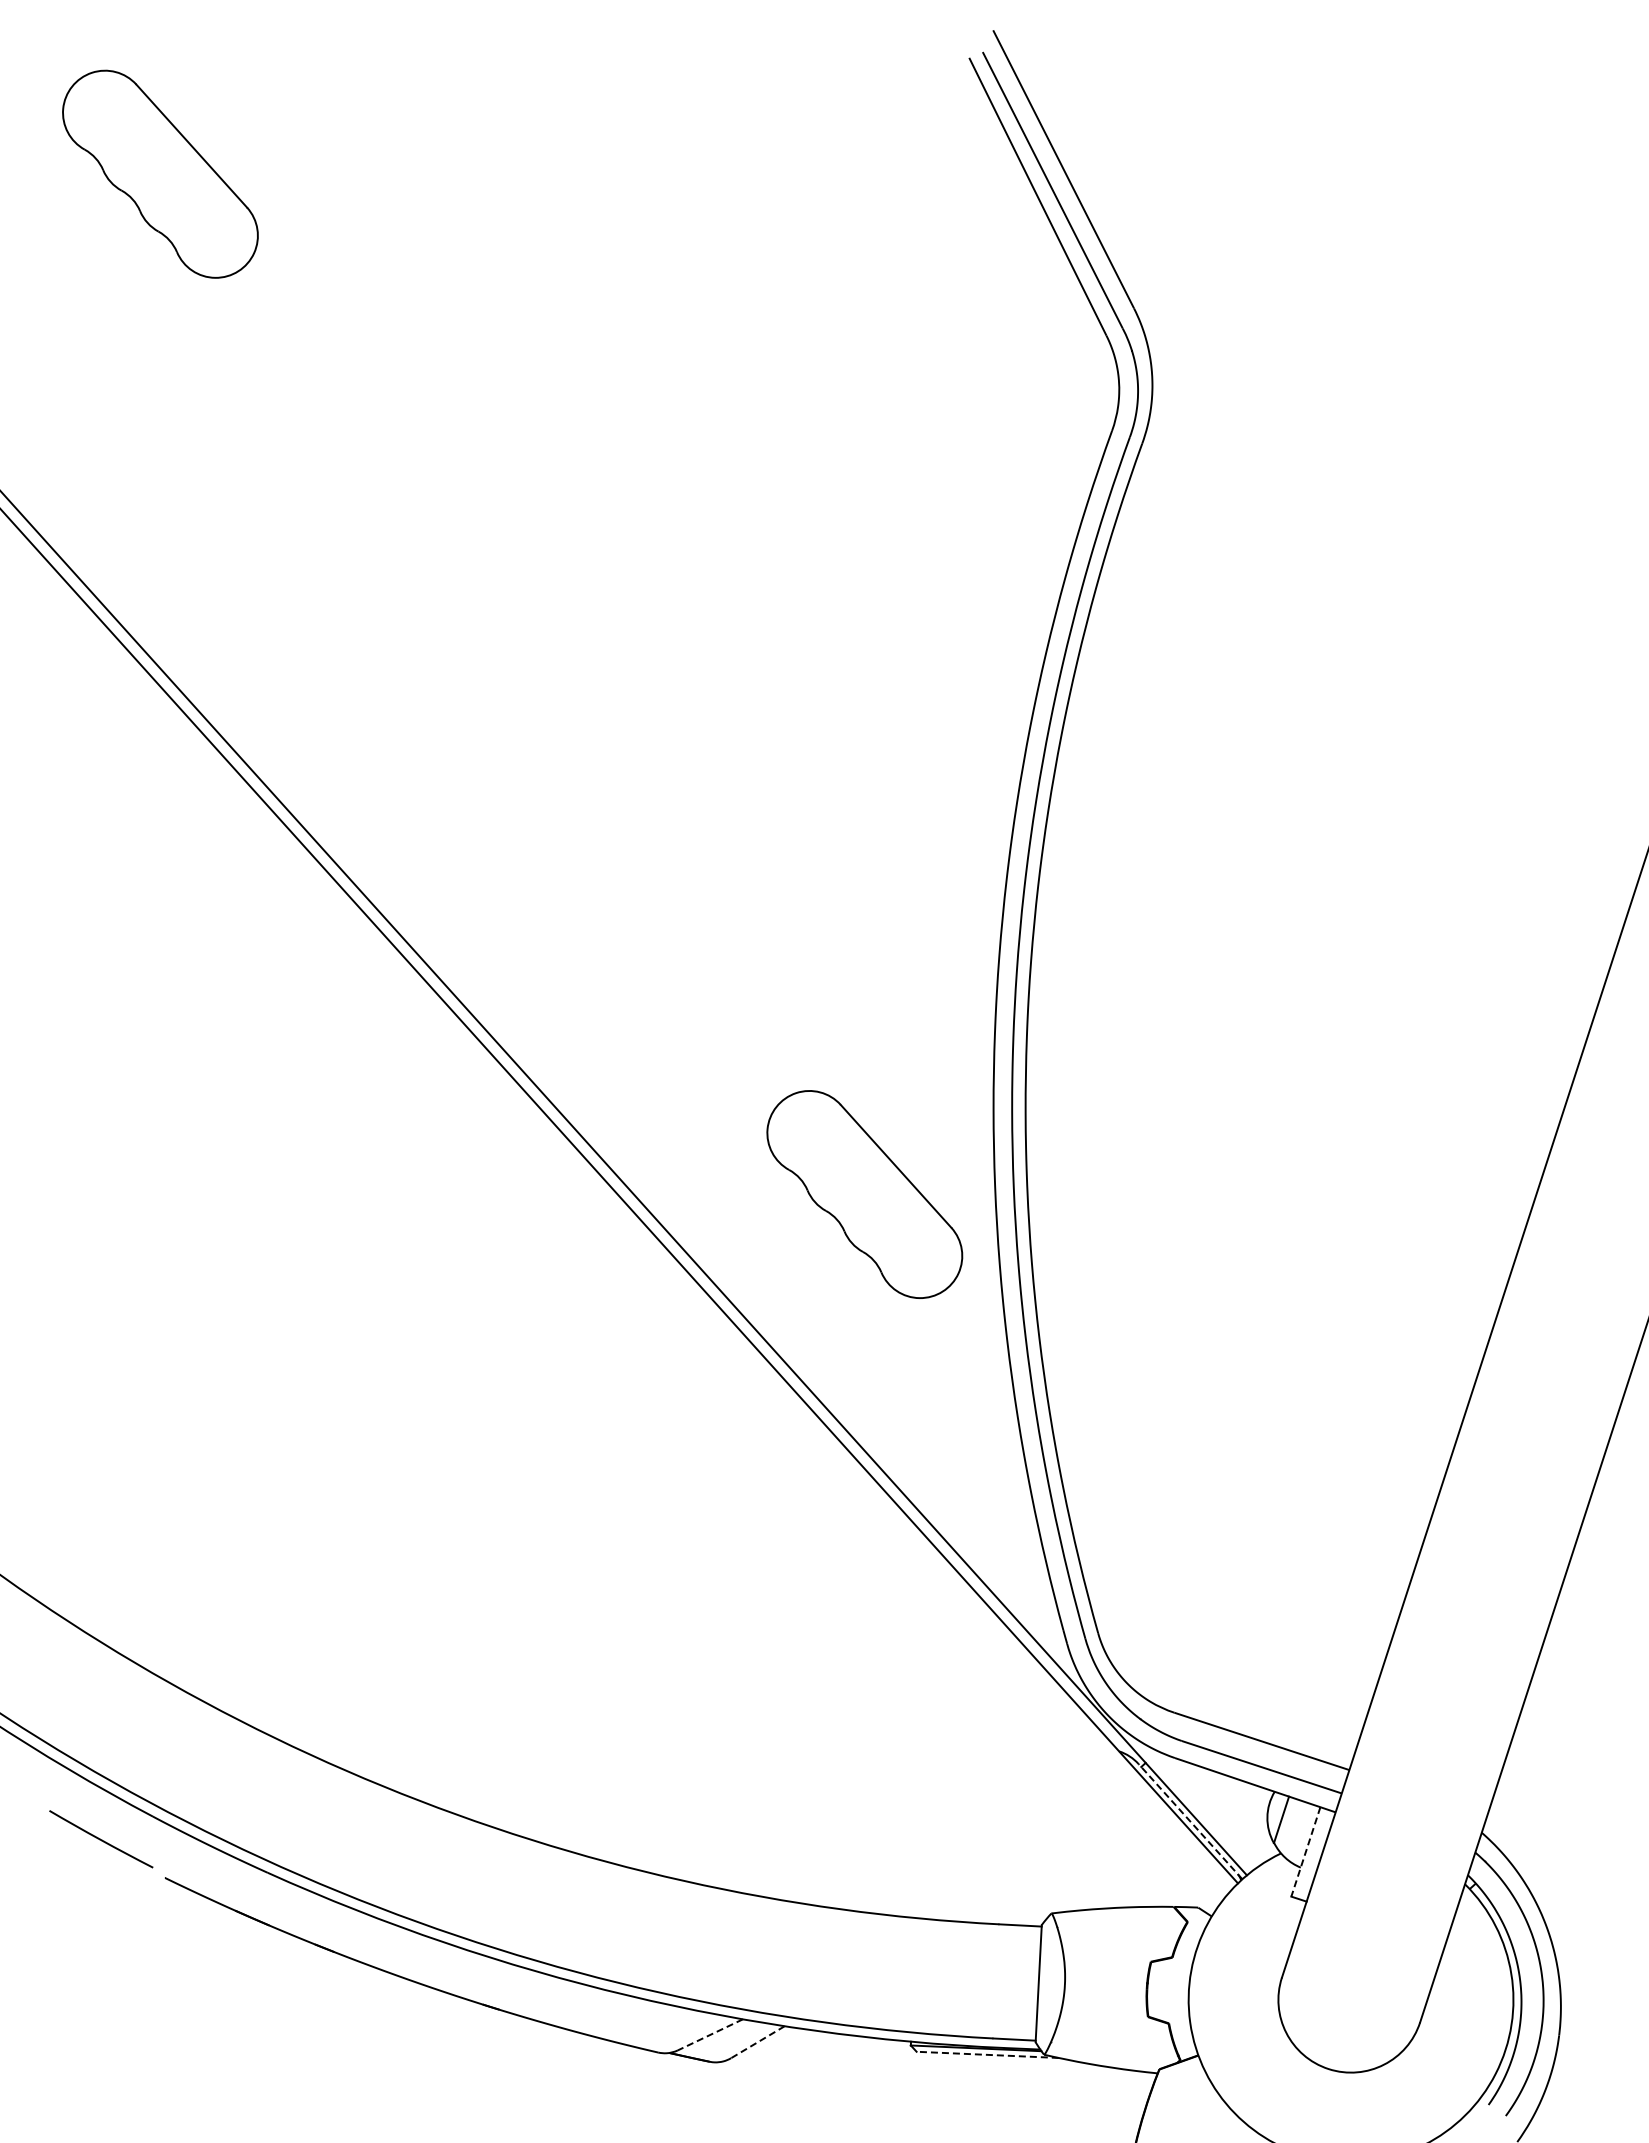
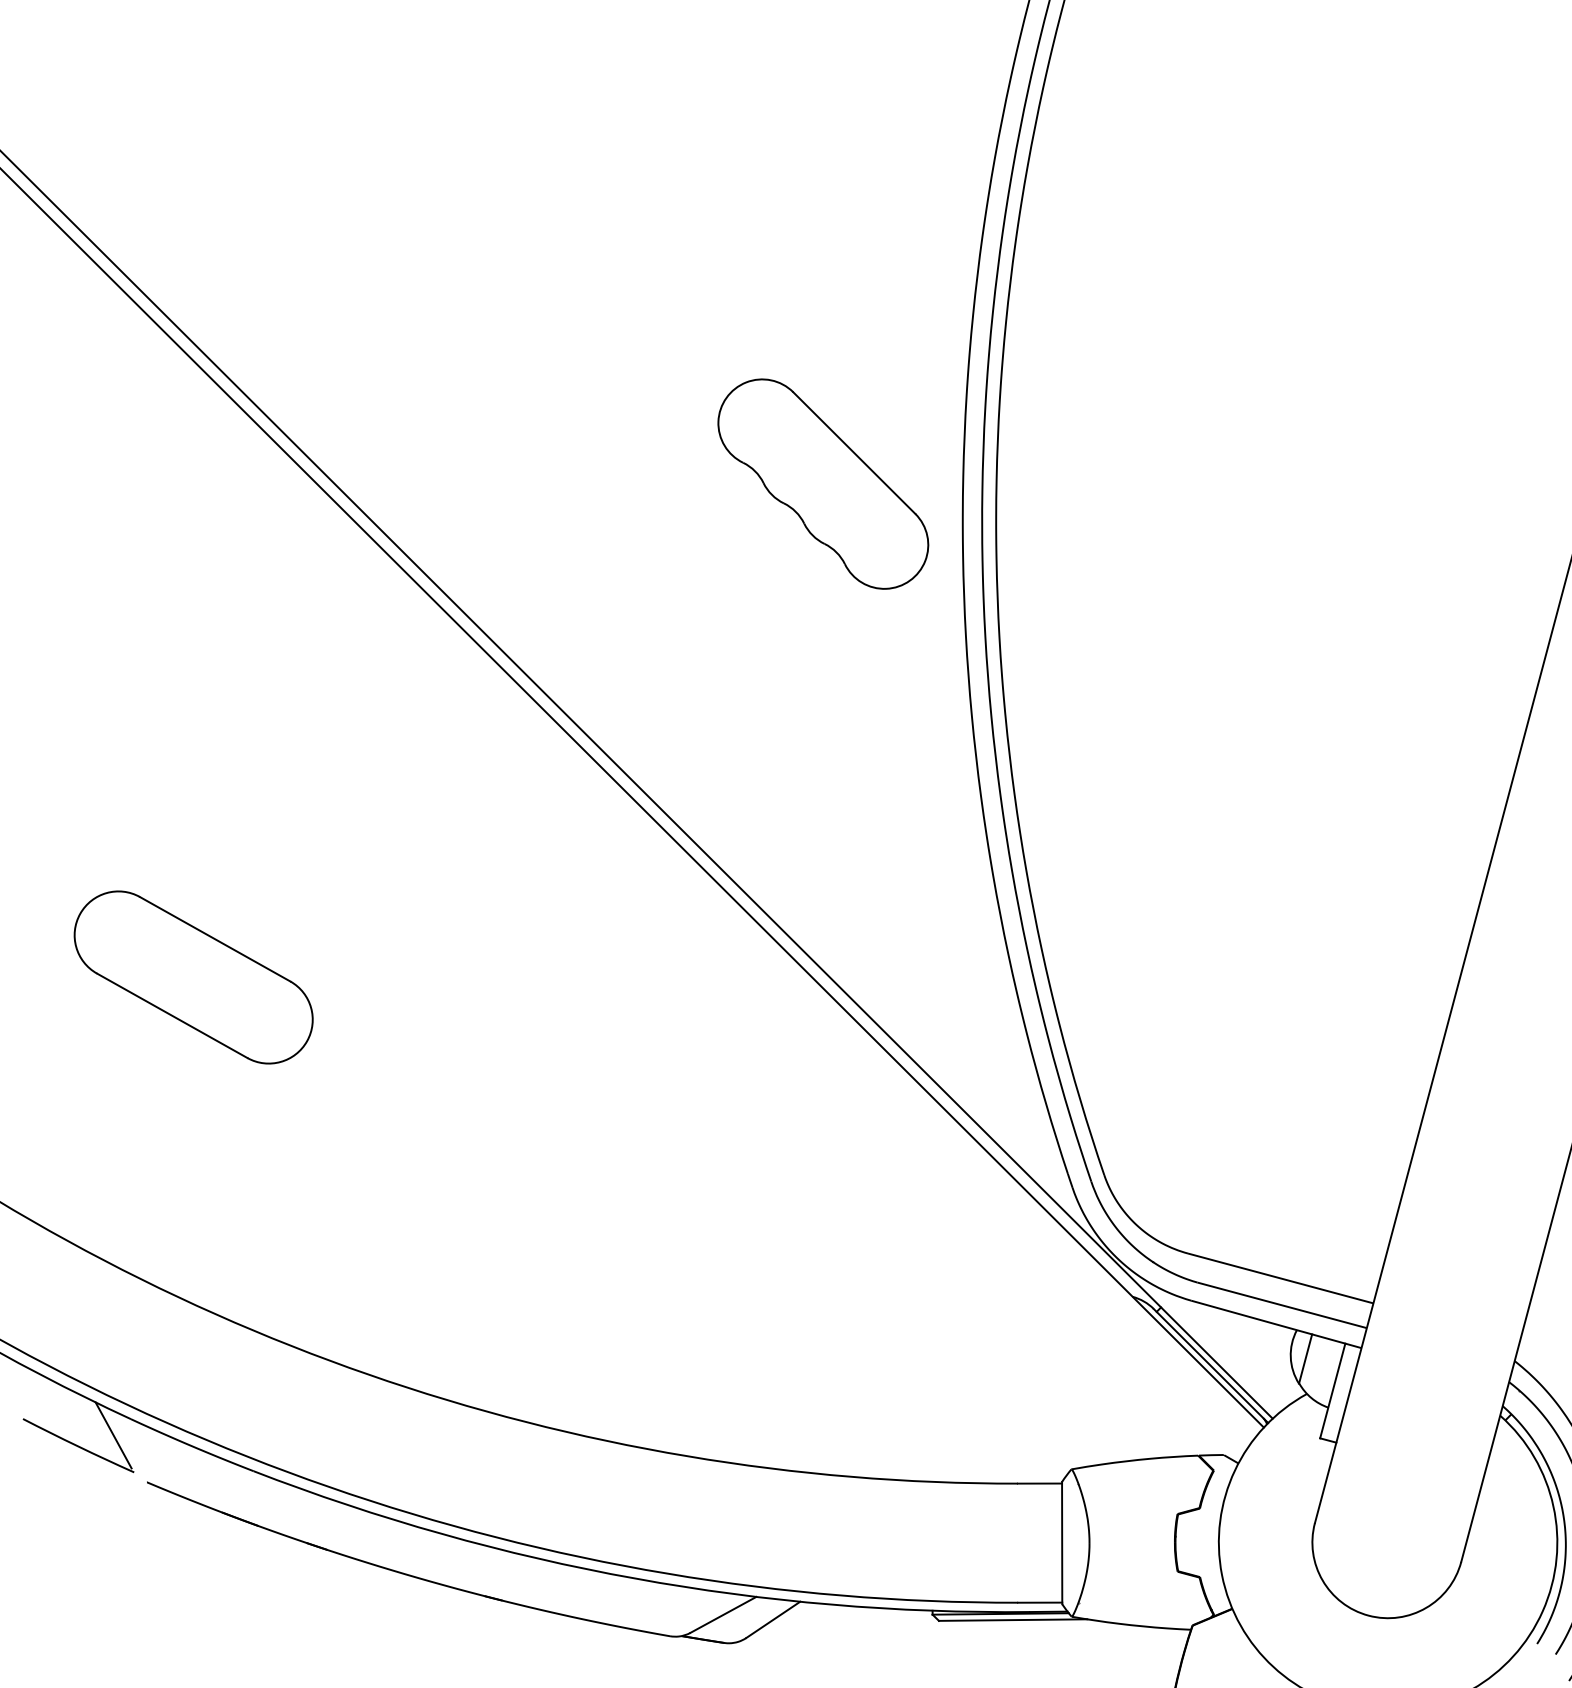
part: (864, 1194) -> (823, 484), moved
part: (235, 1396) -> (193, 977), added
line: (1190, 1821) -> (1210, 1365), dashed -> solid
line: (134, 1830) -> (112, 1434), added
line: (1305, 1852) -> (1332, 1391), dashed -> solid
line: (709, 2035) -> (722, 1615), dashed -> solid
line: (757, 2042) -> (772, 1620), dashed -> solid
line: (987, 2054) -> (1012, 1619), dashed -> solid

